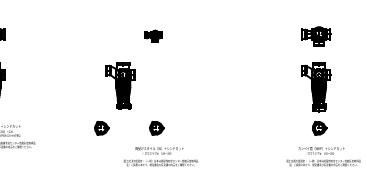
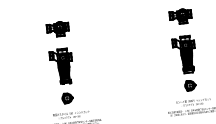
part: (153, 36) -> (57, 29), size x1.67
part: (120, 85) -> (61, 66), moved
part: (101, 128) -> (25, 102), removed

